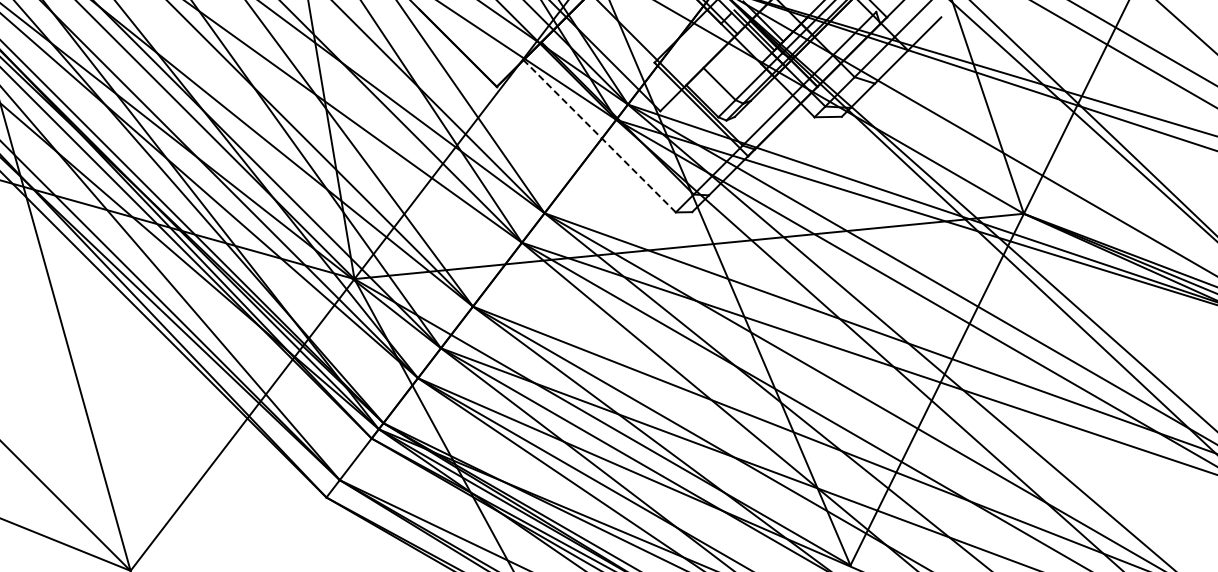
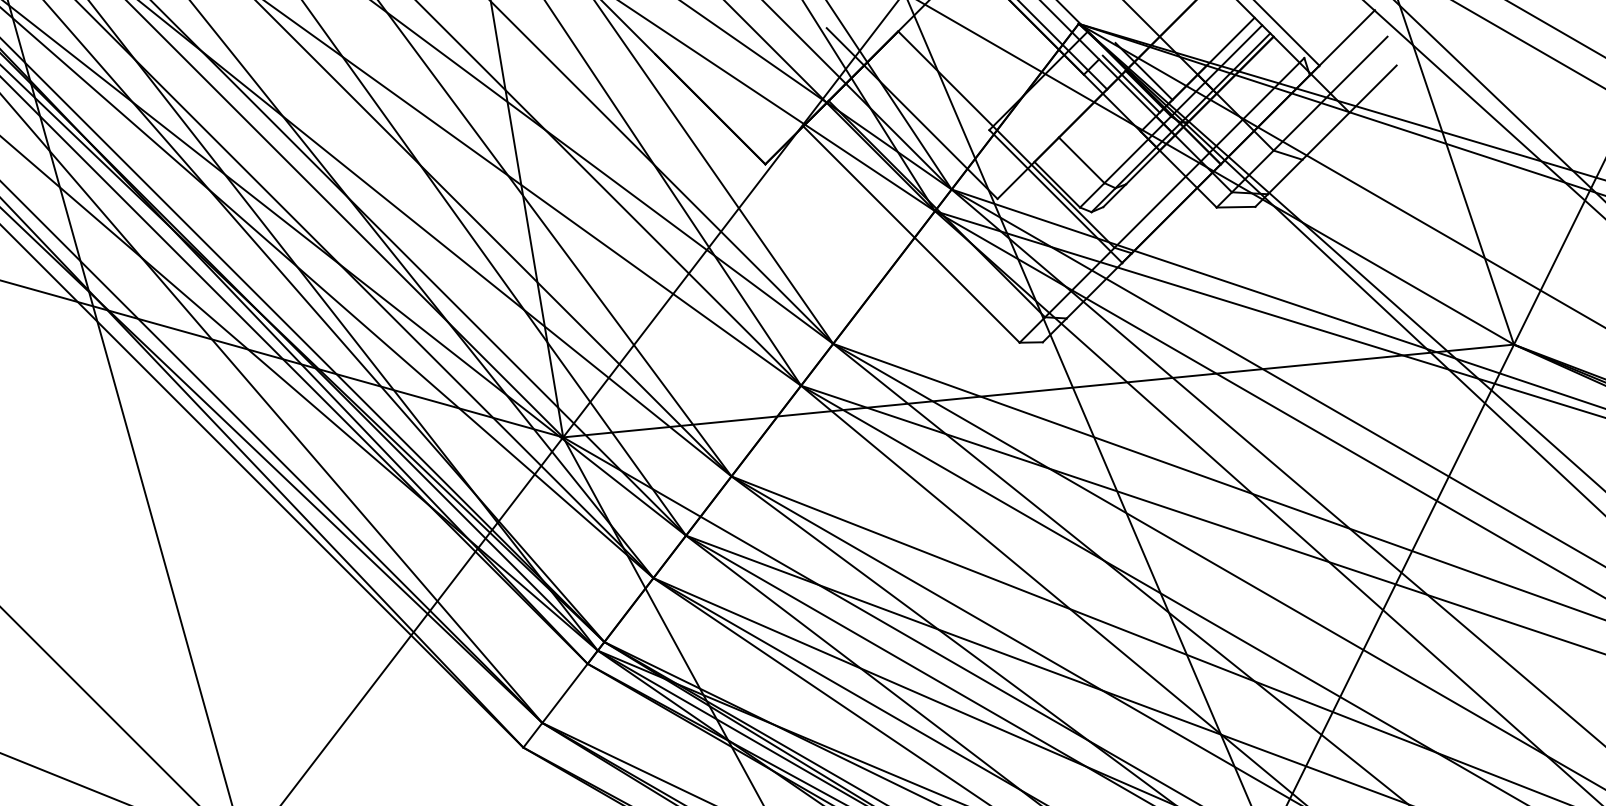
line: (599, 136) -> (911, 234), dashed -> solid

